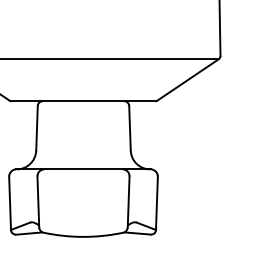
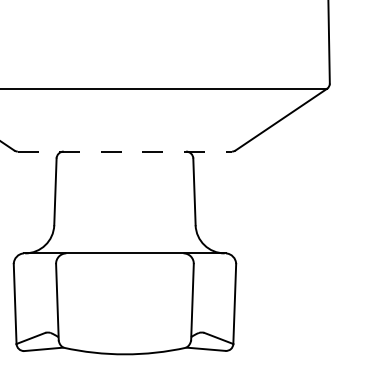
line: (83, 101) -> (124, 151), solid -> dashed

